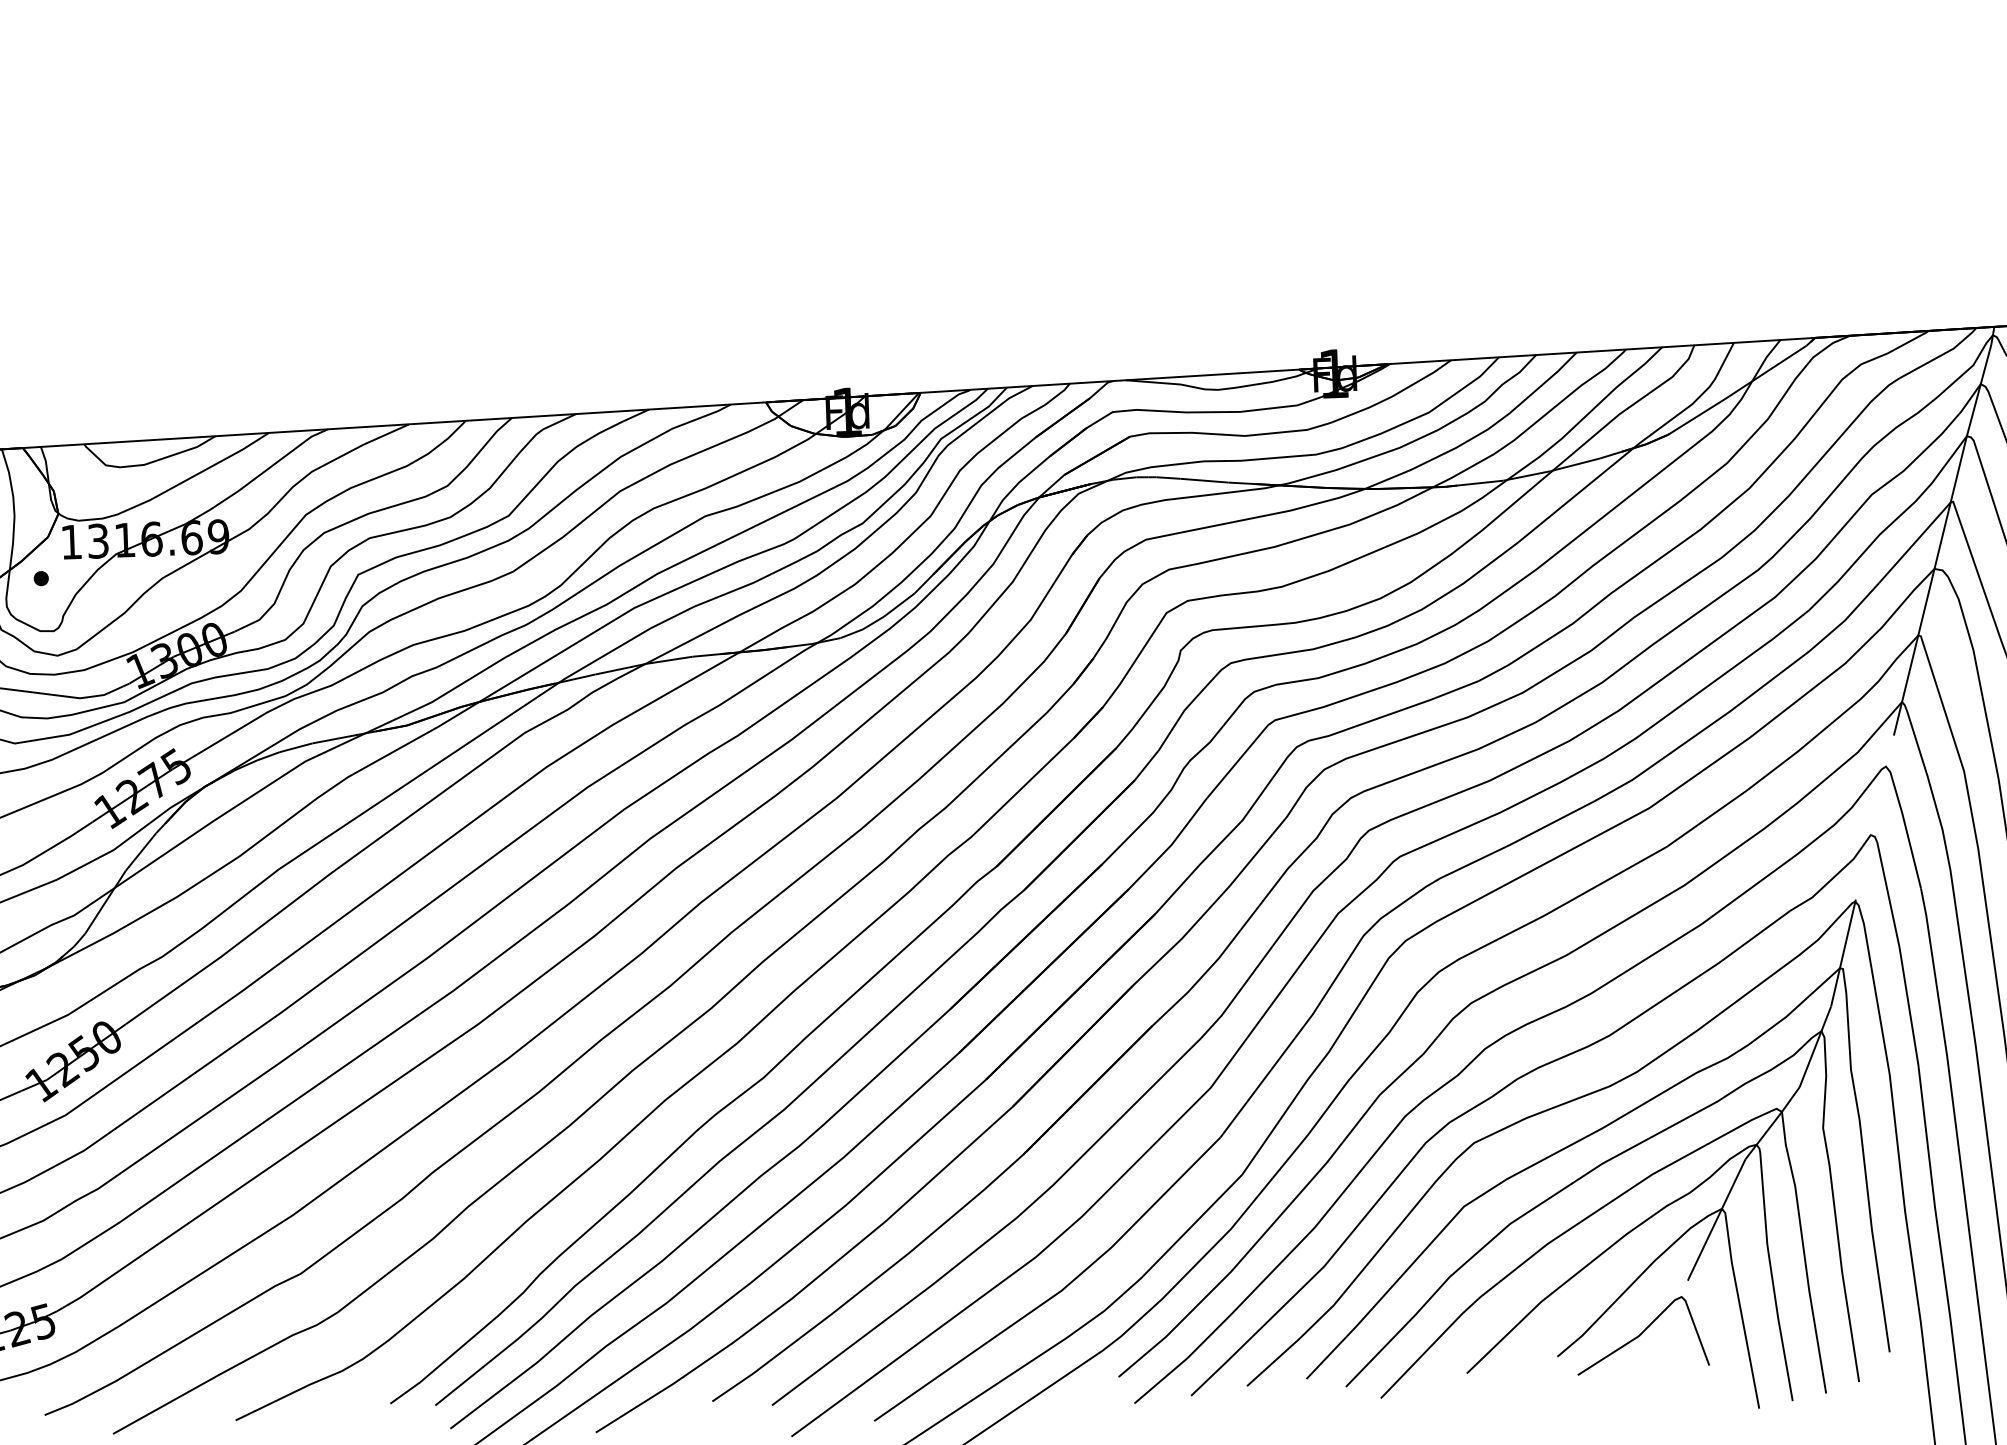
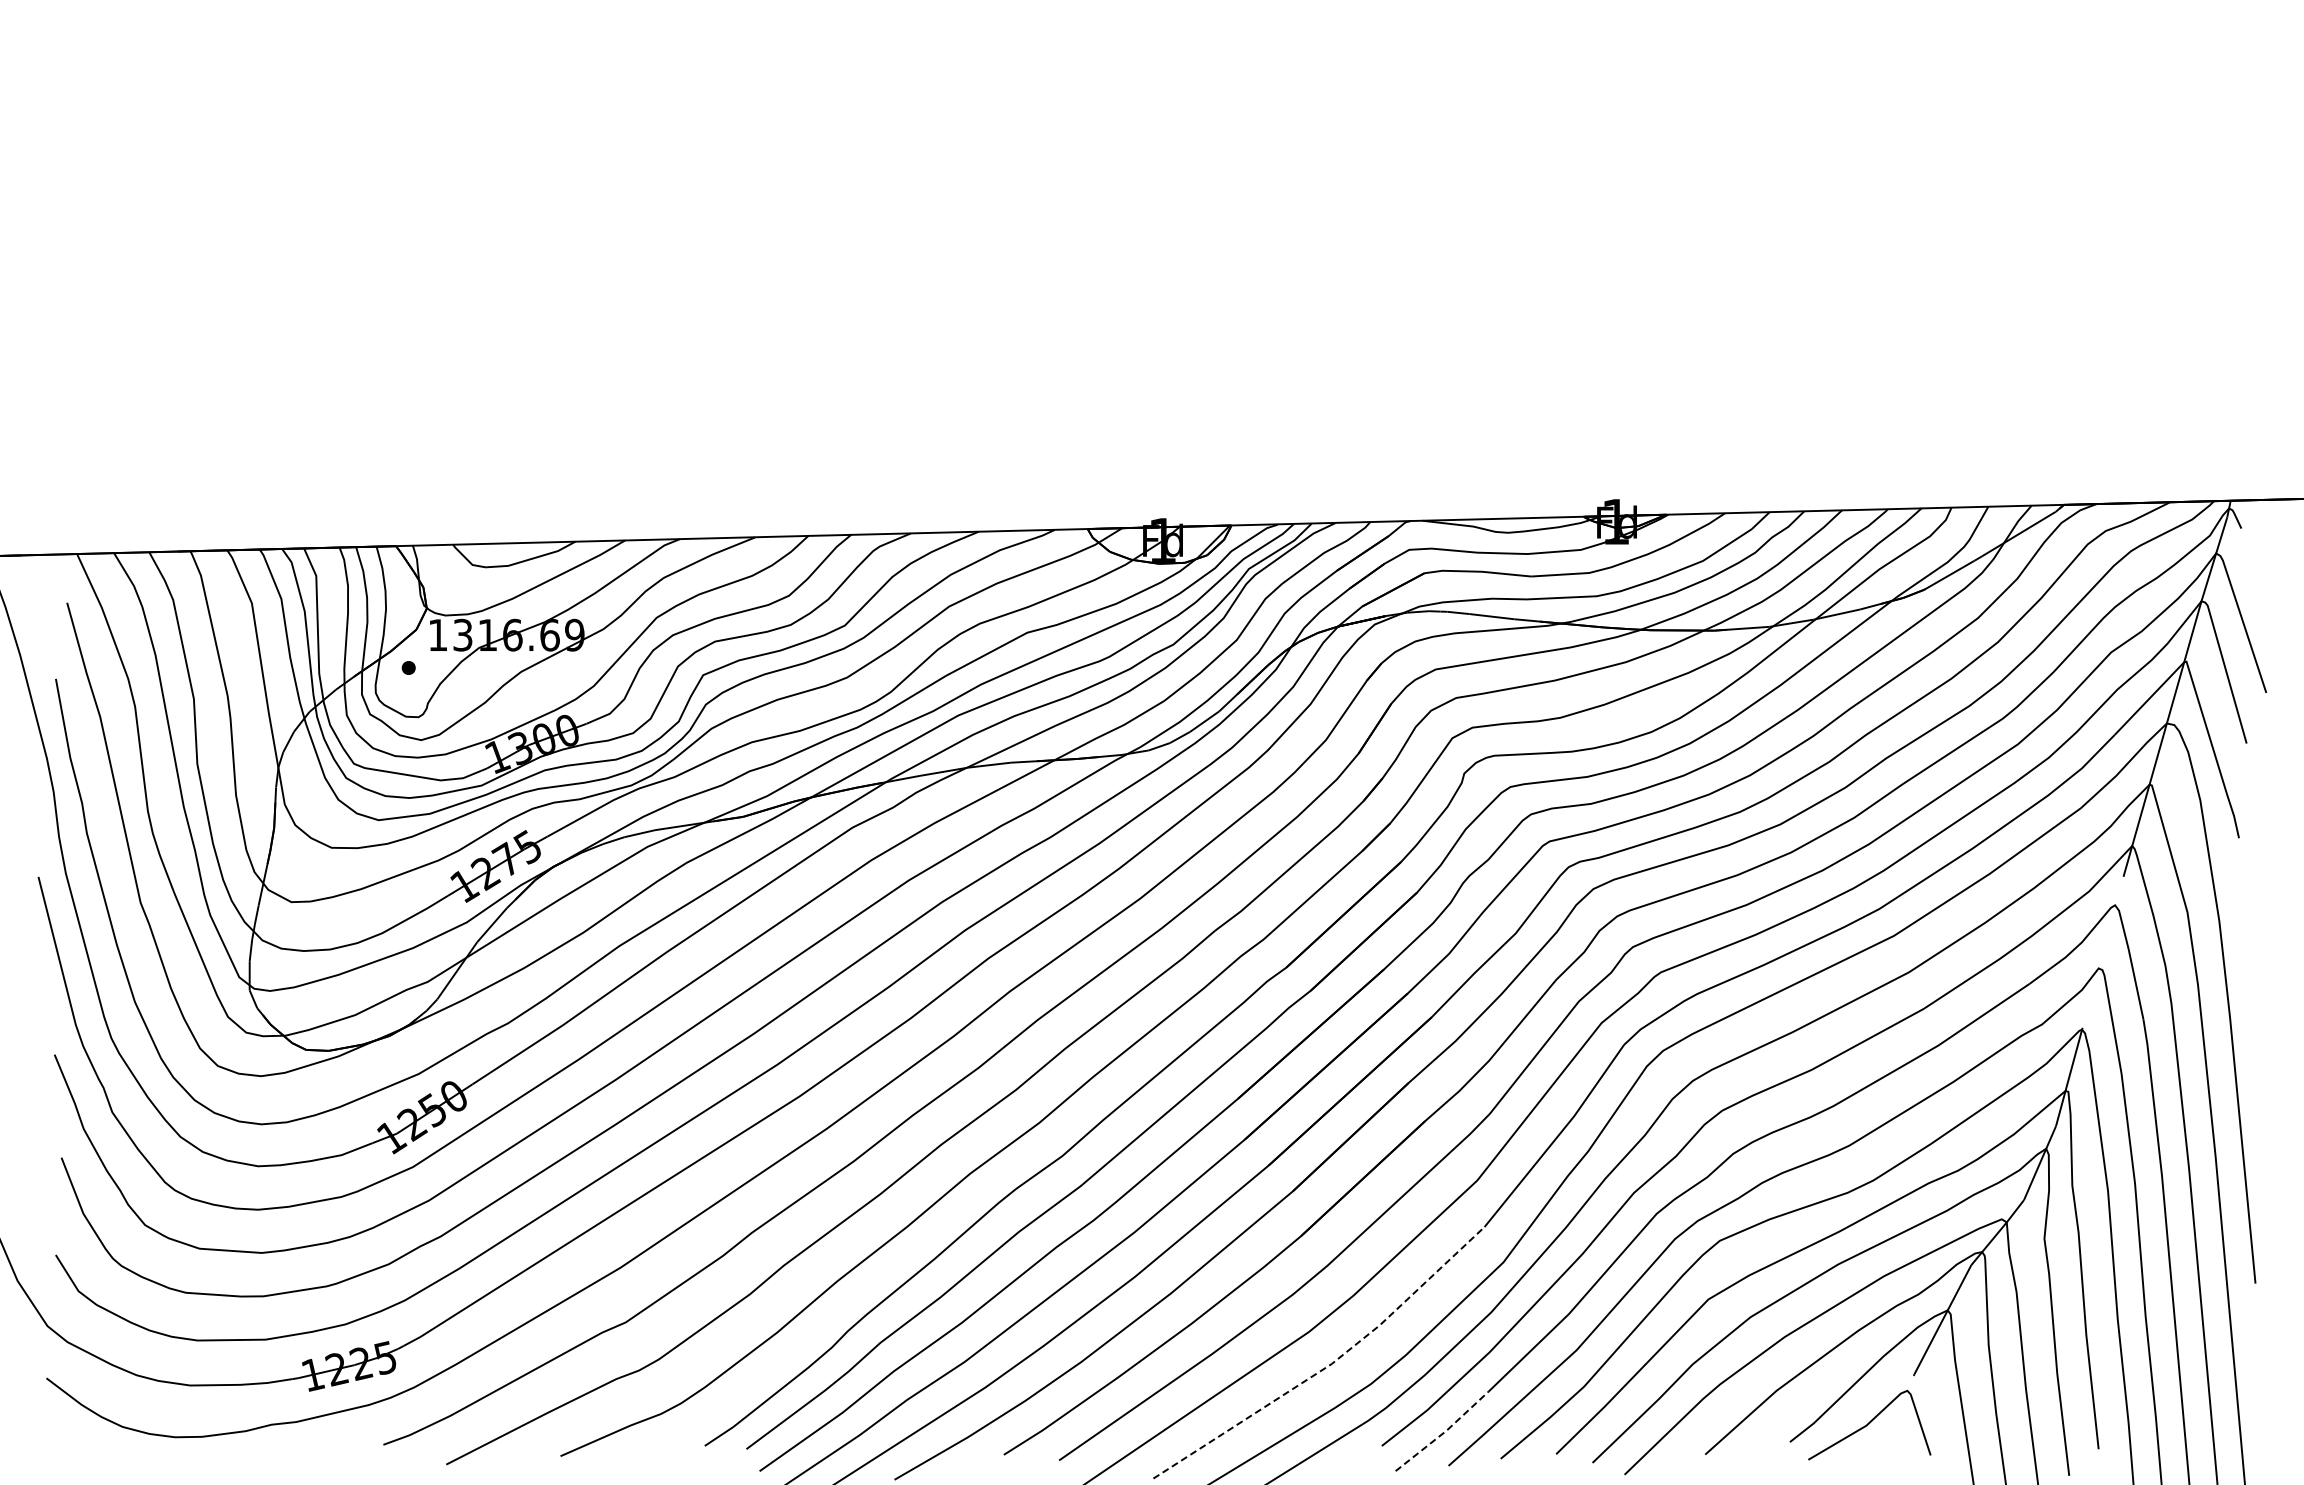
line: (1060, 1292) -> (1330, 1365), solid -> dashed
line: (1185, 1360) -> (1444, 1432), solid -> dashed

